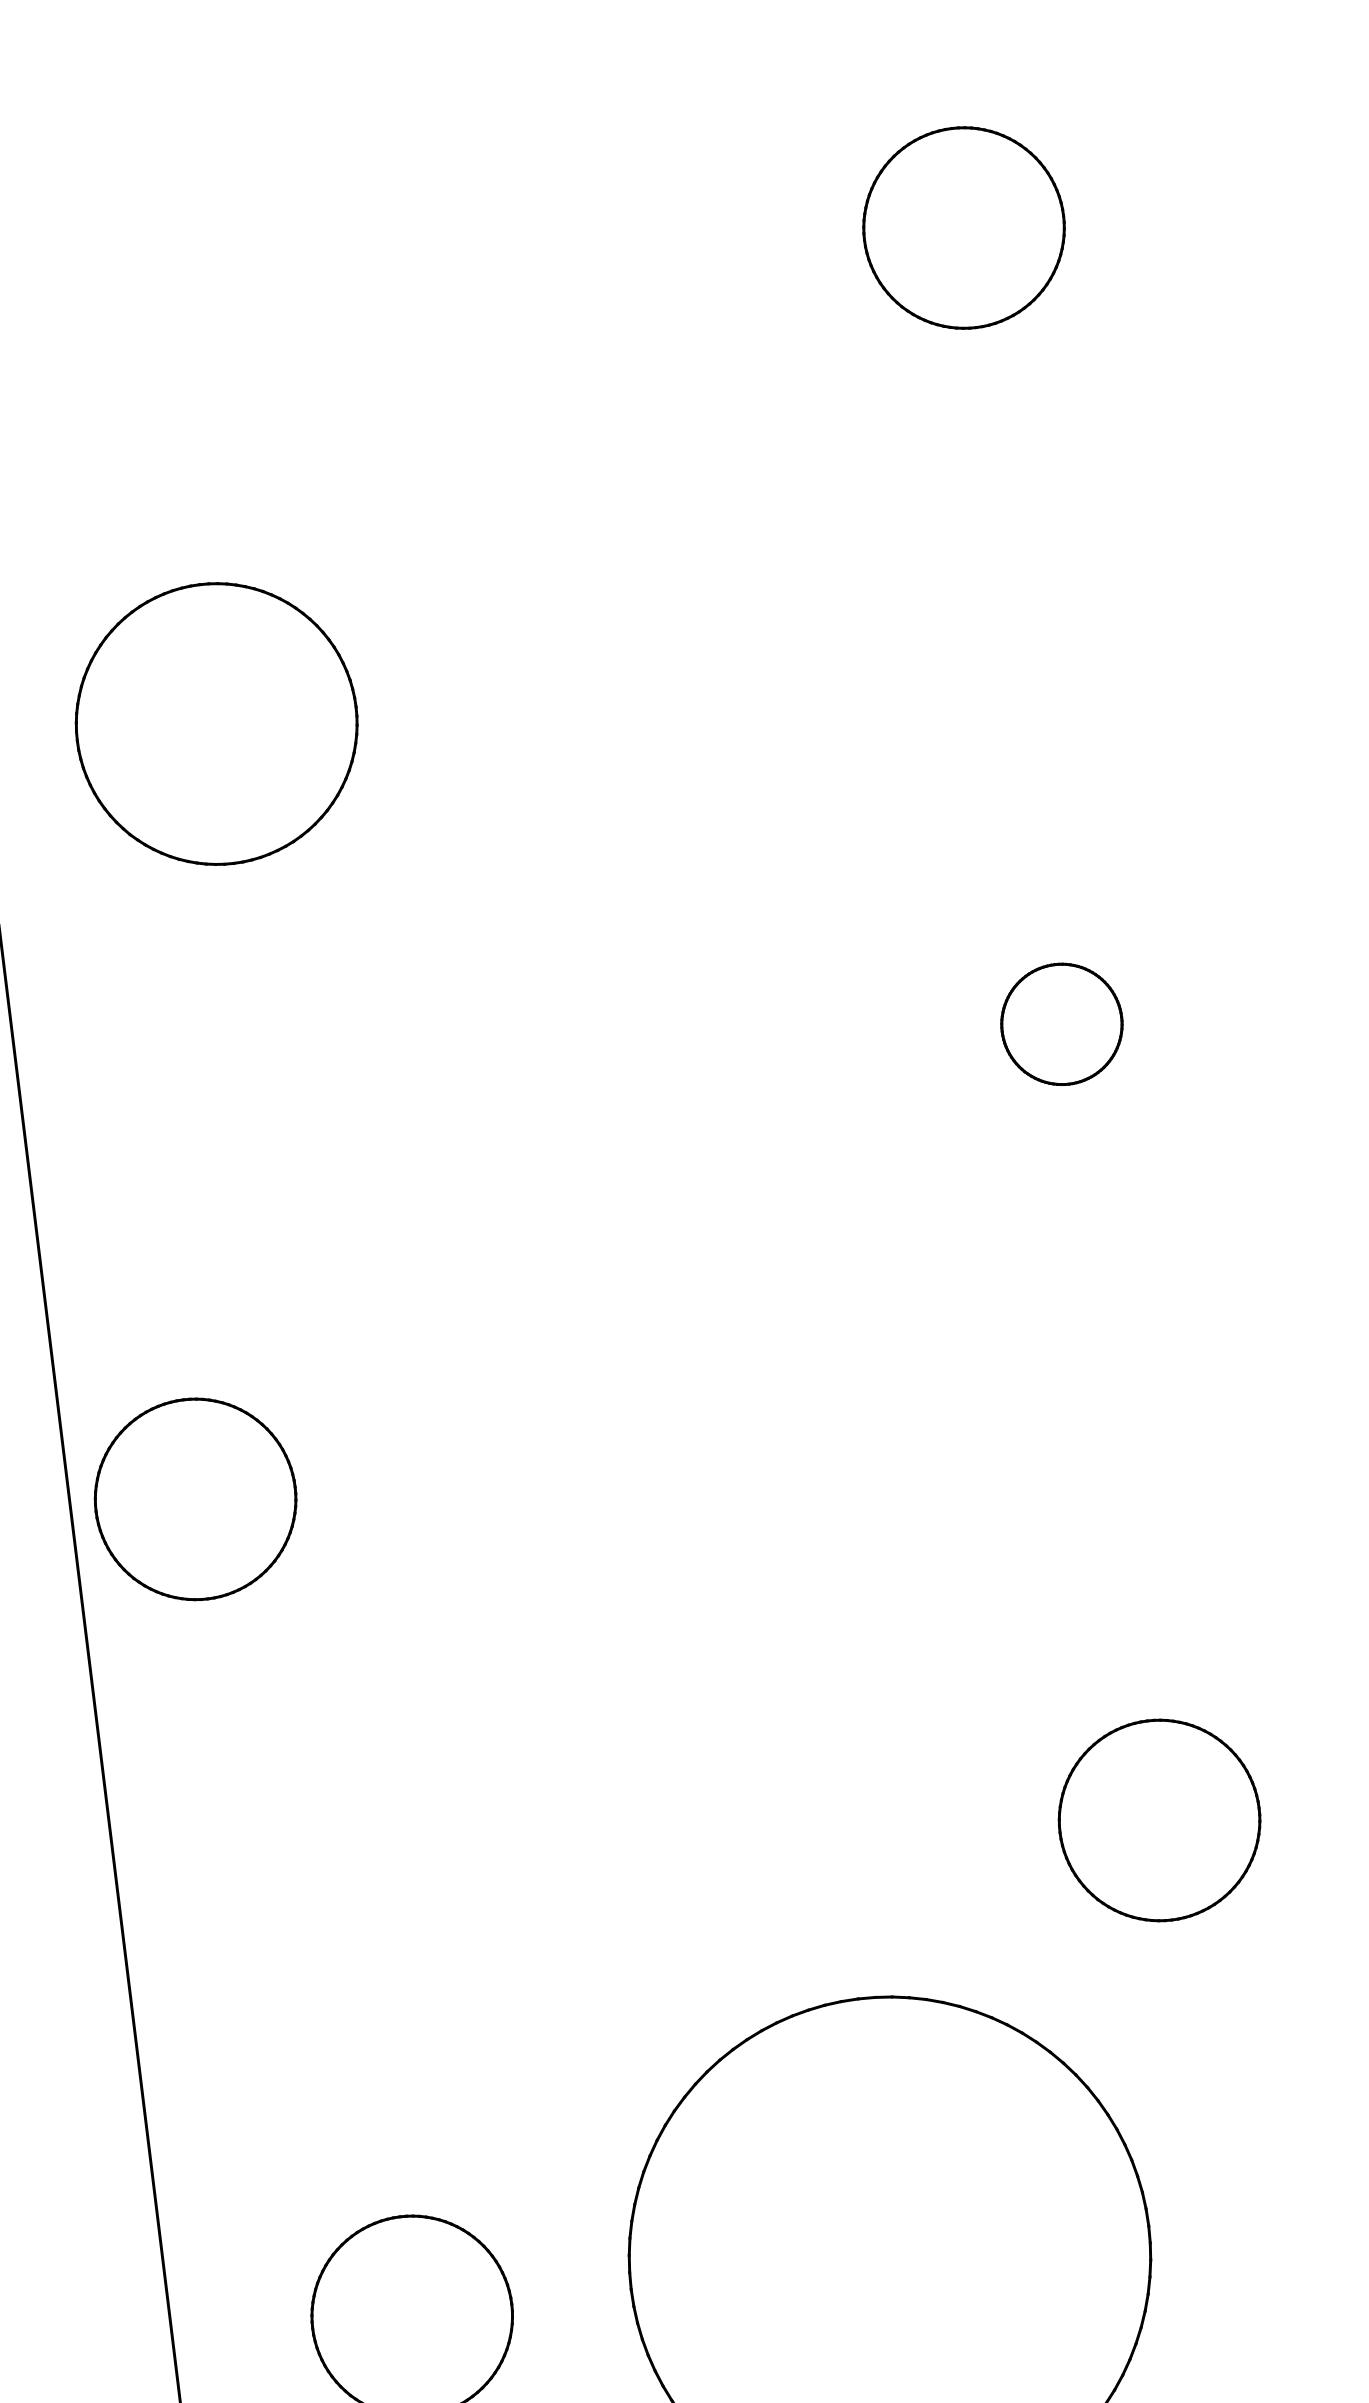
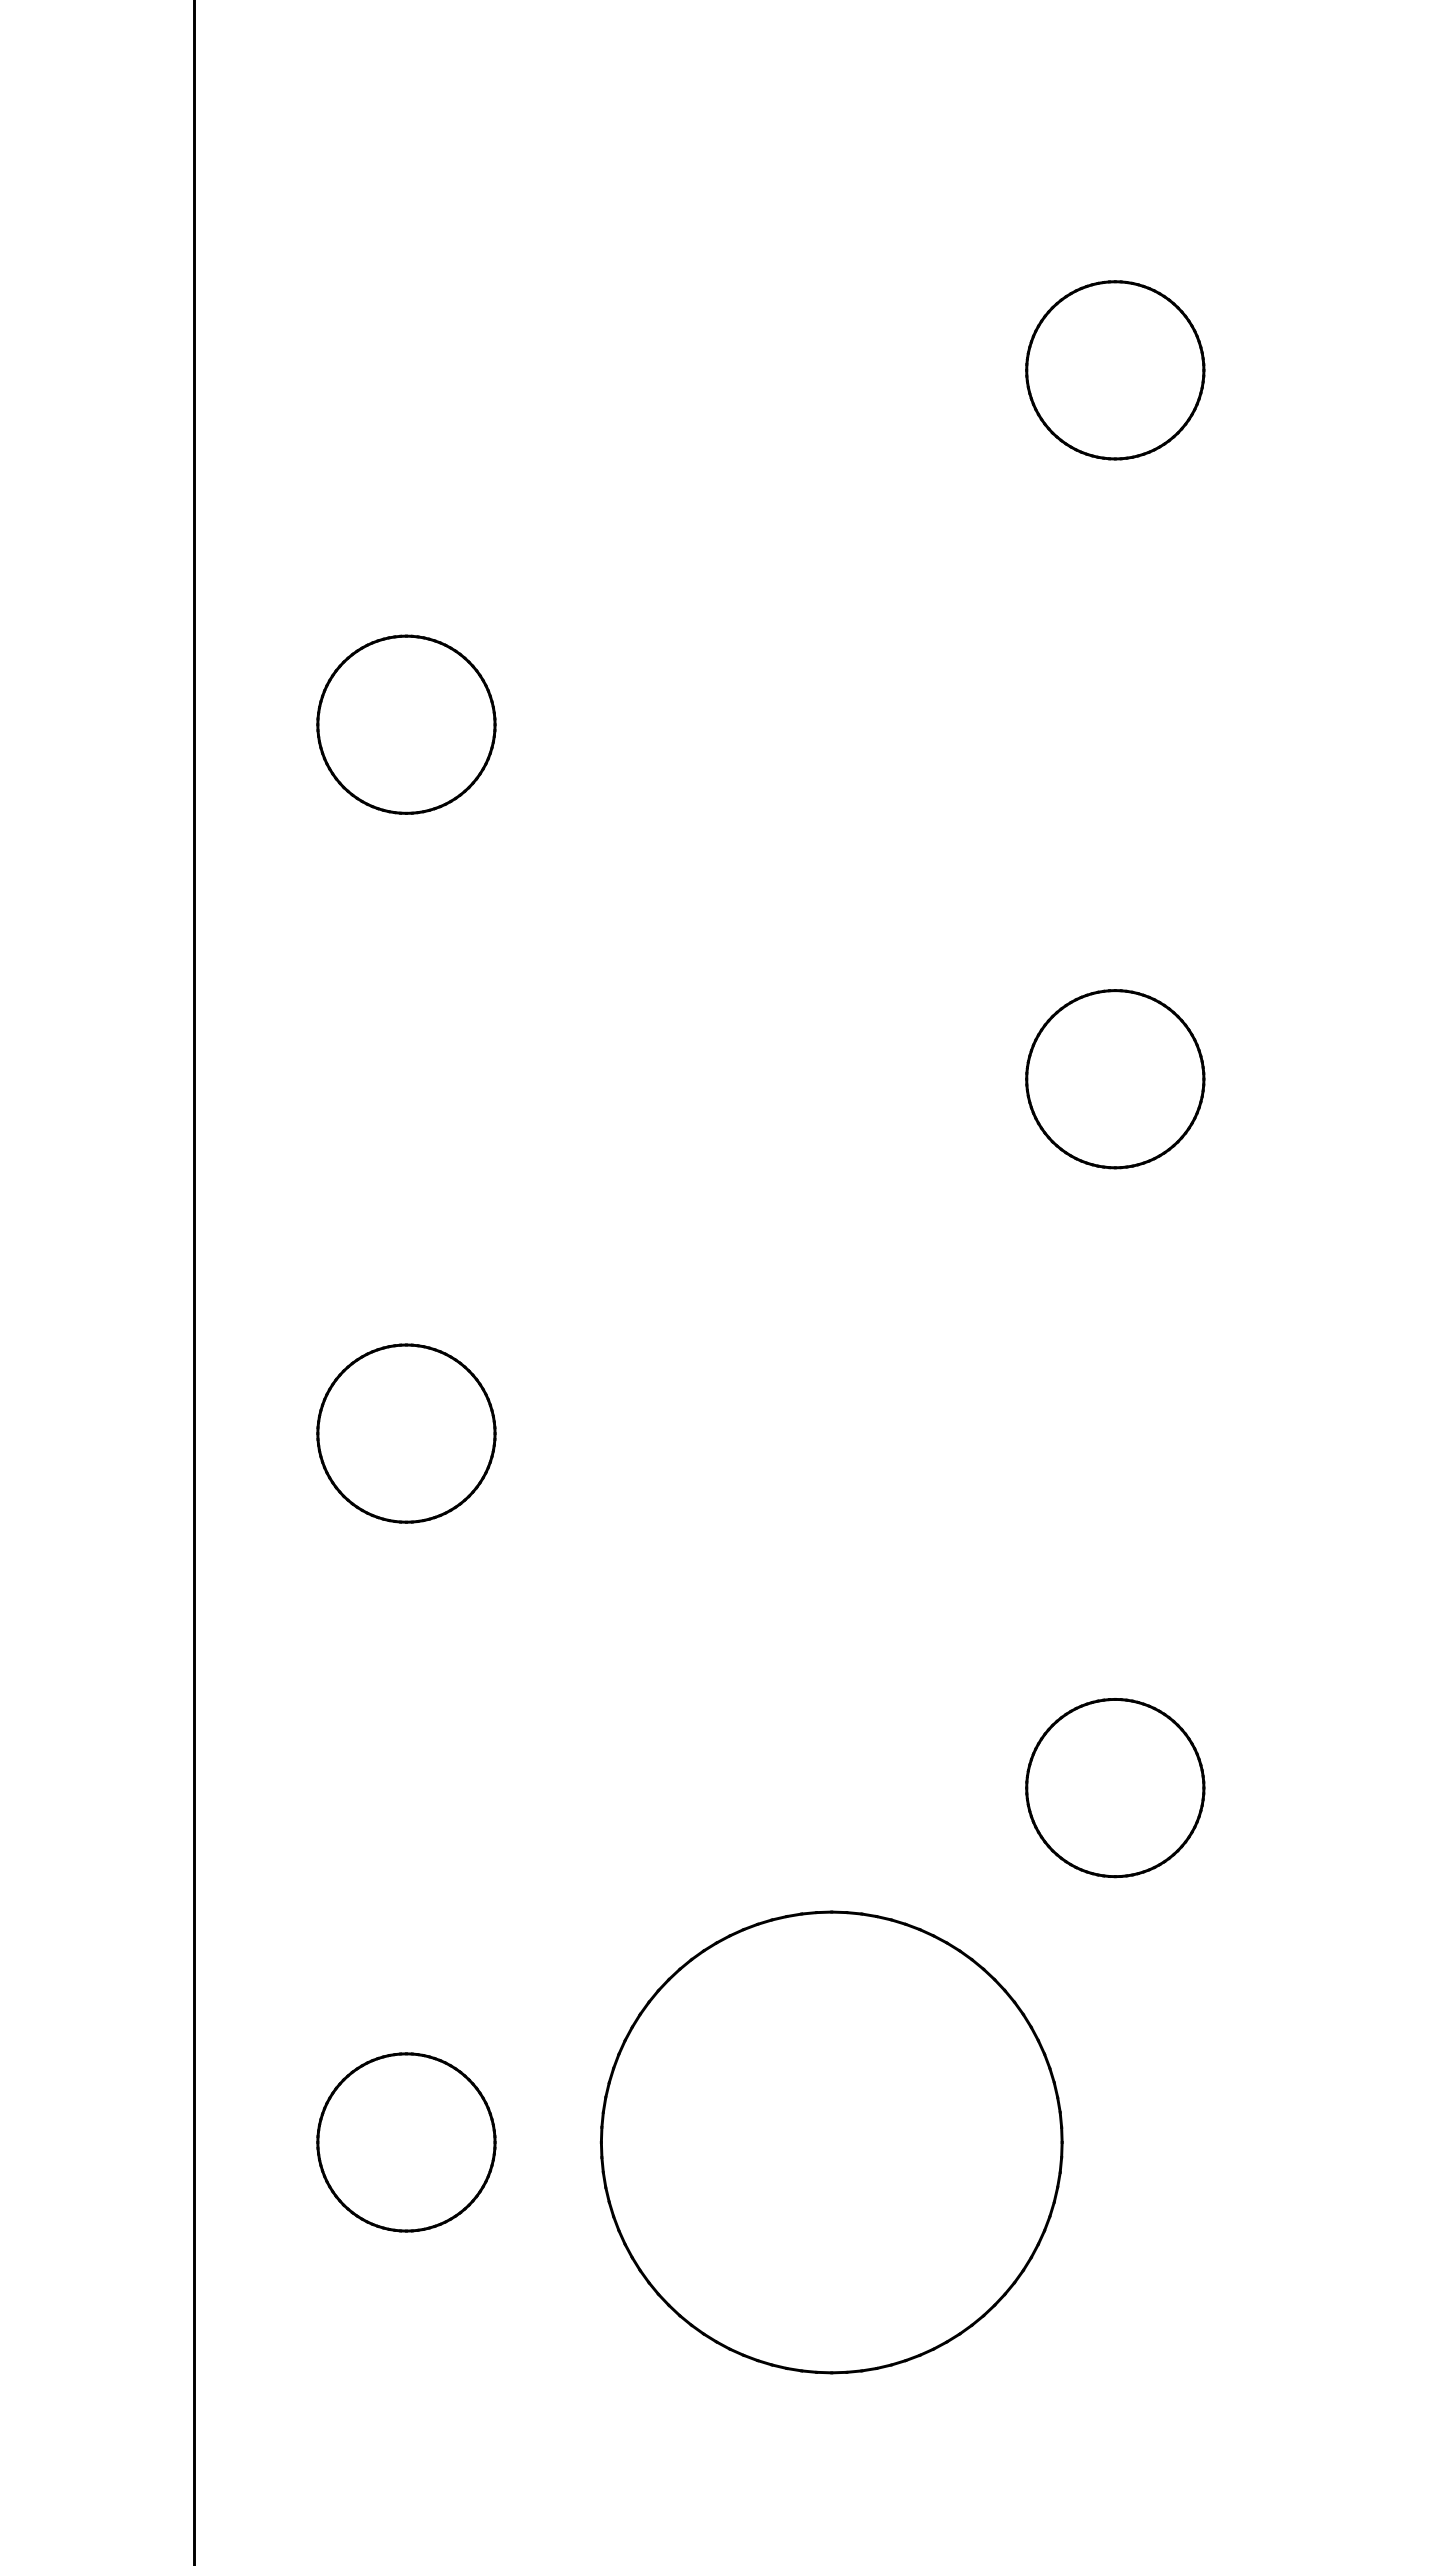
part: (216, 723) -> (406, 724), size x0.71
part: (1062, 1024) -> (1115, 1079), size x1.67
part: (195, 1499) -> (406, 1433), moved

